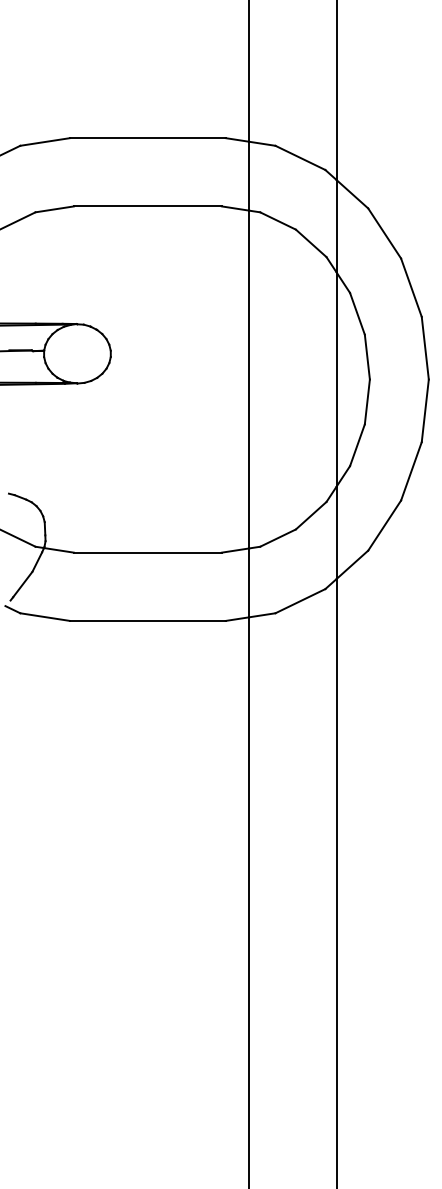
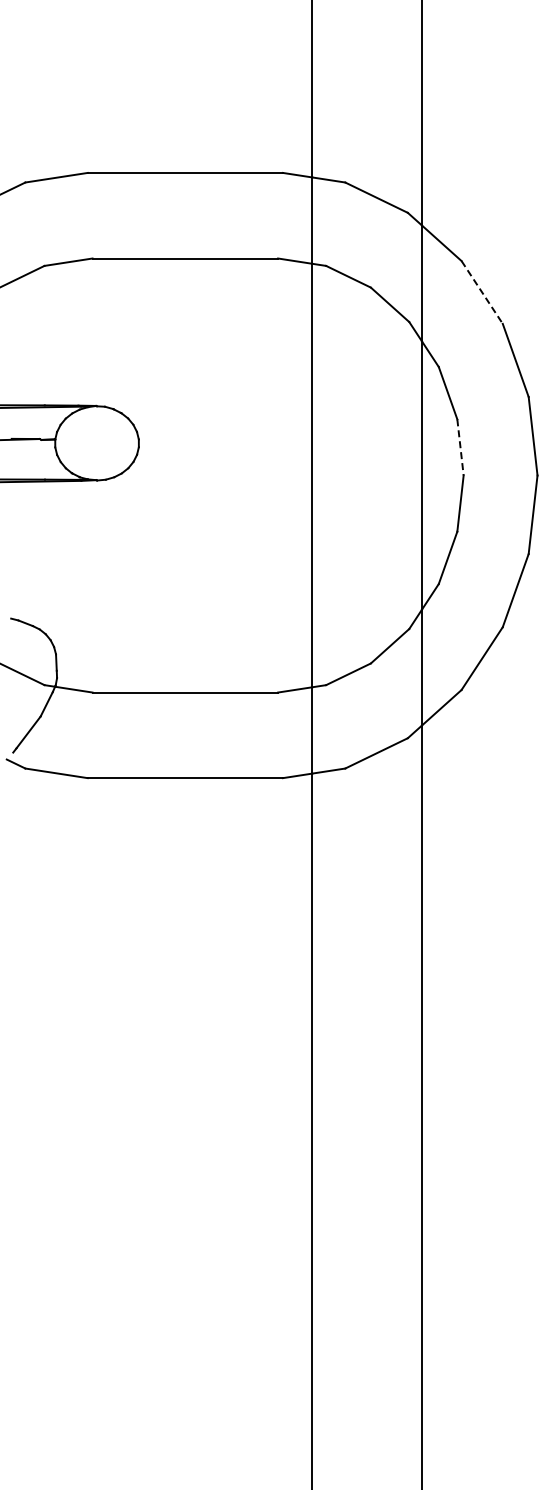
line: (384, 233) -> (482, 292), solid -> dashed
line: (367, 357) -> (460, 447), solid -> dashed

